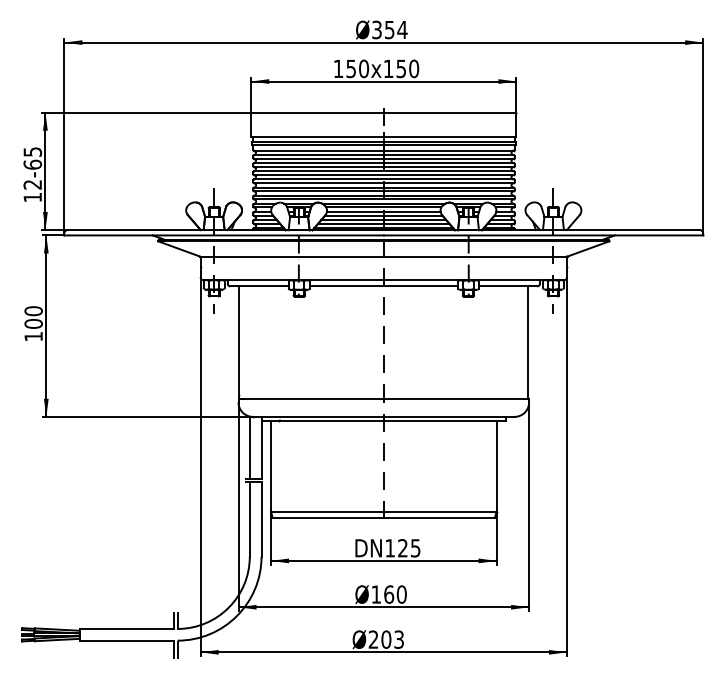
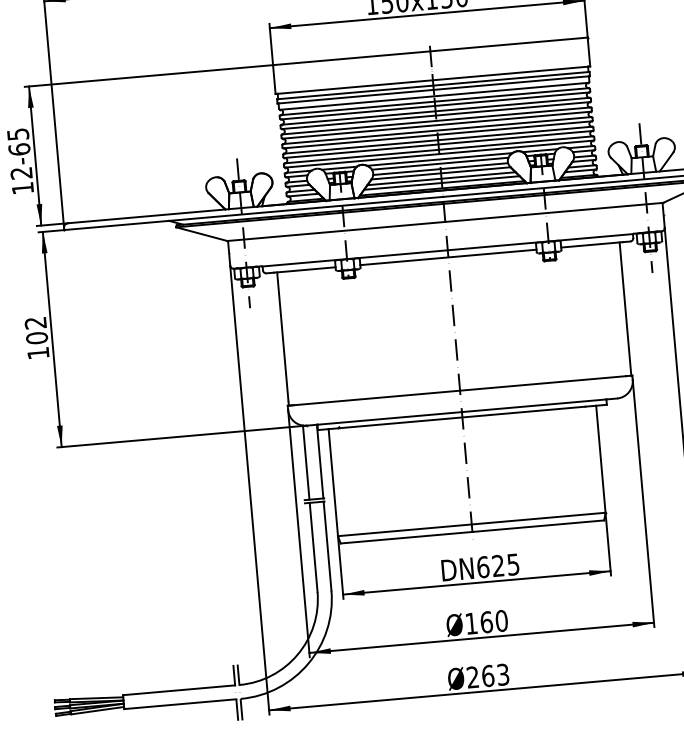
text: (33, 311) -> (35, 323), 100 -> 102
text: (390, 548) -> (483, 567), 125 -> 625
text: (386, 639) -> (488, 675), 203 -> 263

